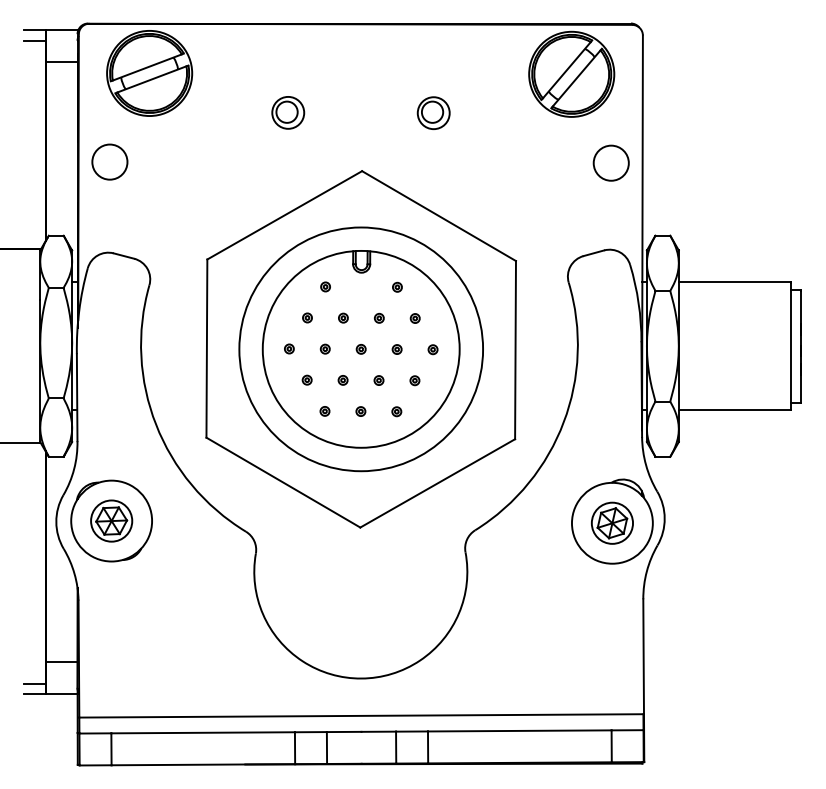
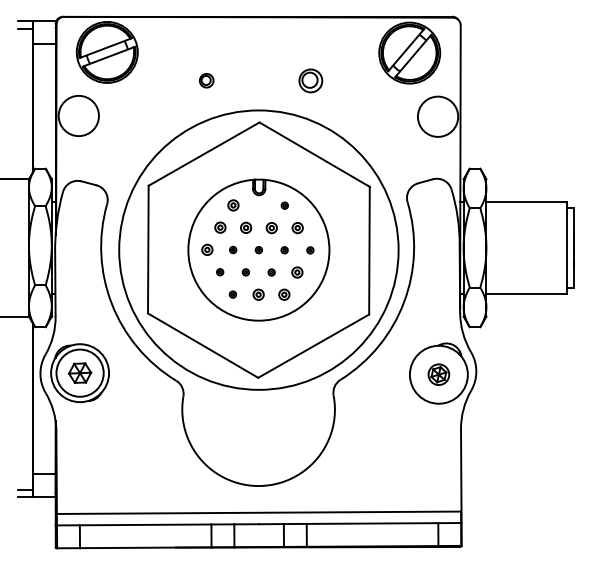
part: (288, 112) -> (206, 80), size x0.6
circle: (109, 161) -> (78, 115), size x1.6
circle: (610, 162) -> (437, 116), size x1.6
part: (325, 286) -> (233, 205), size x1.6
part: (307, 317) -> (220, 227), size x1.6
part: (343, 317) -> (246, 227), size x1.6
part: (379, 317) -> (271, 227), size x1.6
part: (414, 318) -> (297, 228), size x1.6
part: (289, 348) -> (207, 249), size x1.6
circle: (361, 349) -> (259, 250), size x1.6
part: (414, 380) -> (297, 272), size x1.6
part: (360, 411) -> (258, 294), size x1.6
part: (396, 411) -> (284, 294), size x1.6
circle: (111, 520) -> (79, 372), size x1.6
part: (612, 522) -> (438, 374), size x0.7

